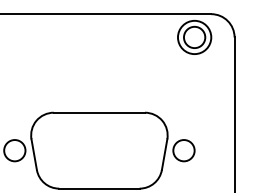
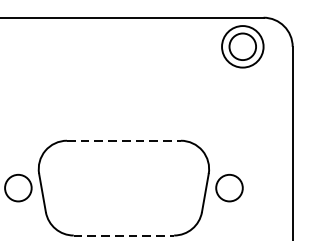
line: (99, 112) -> (124, 140), solid -> dashed
line: (99, 188) -> (124, 235), solid -> dashed

